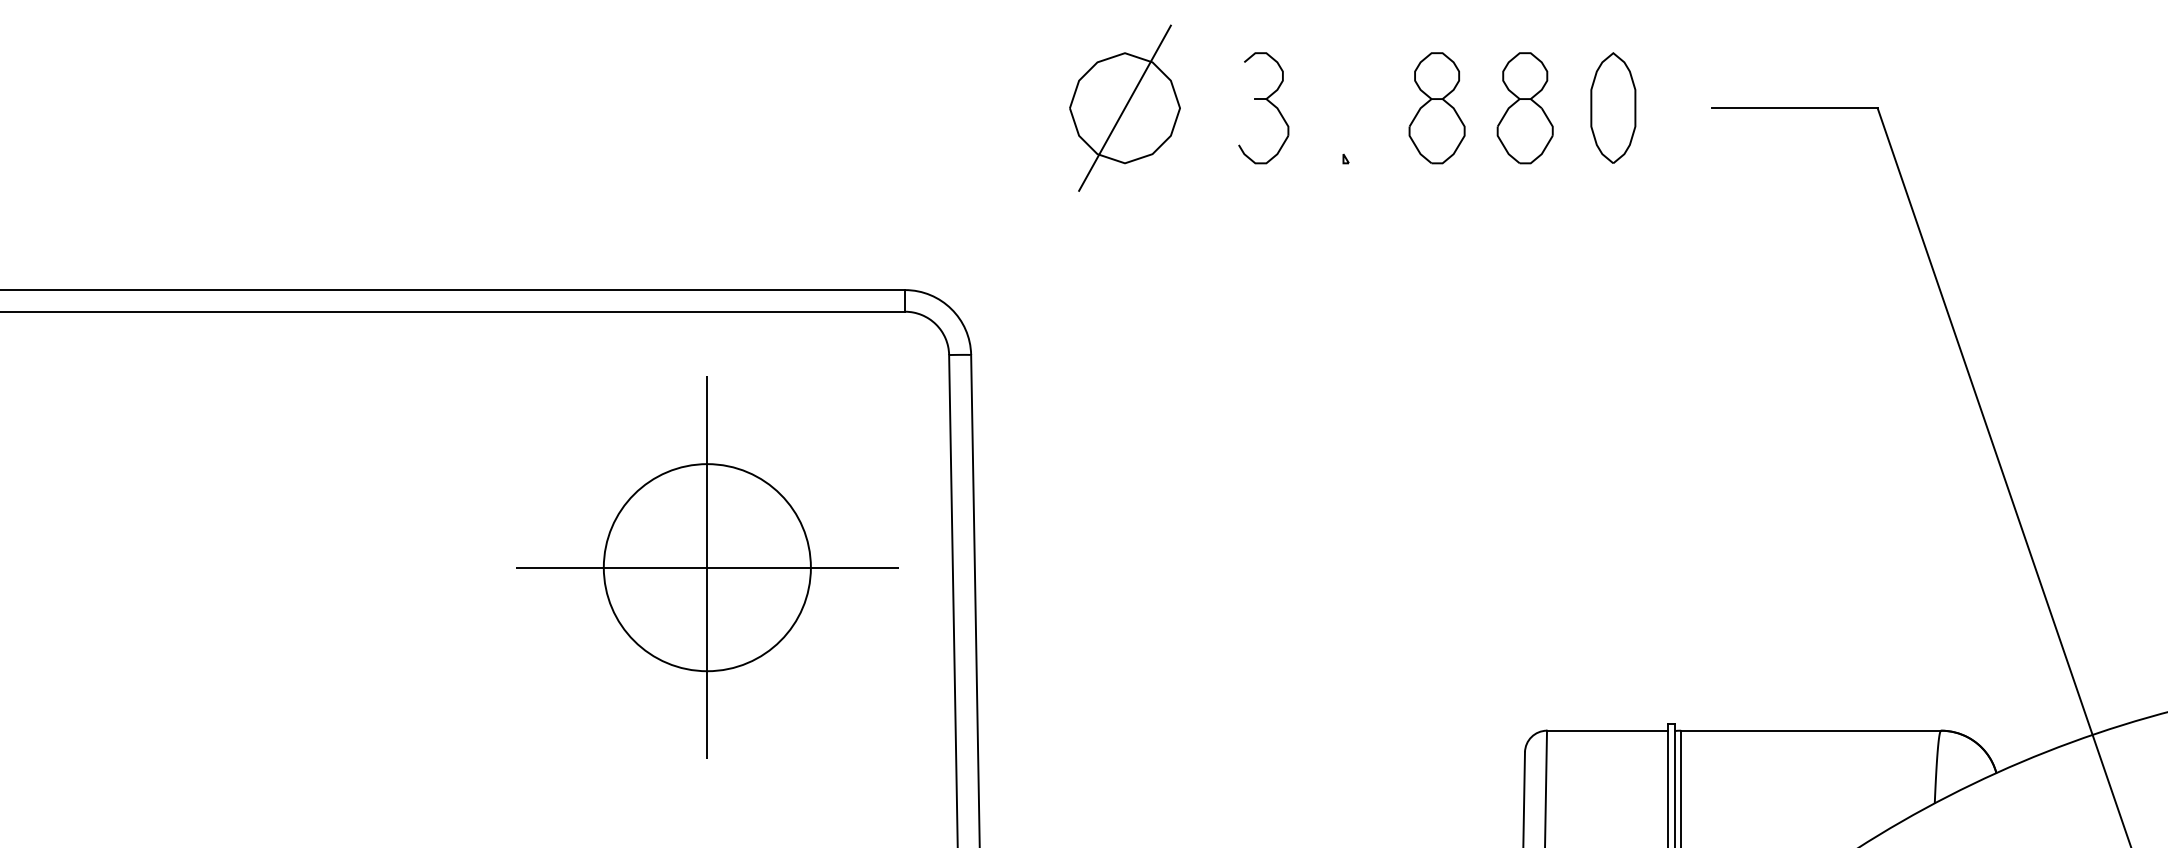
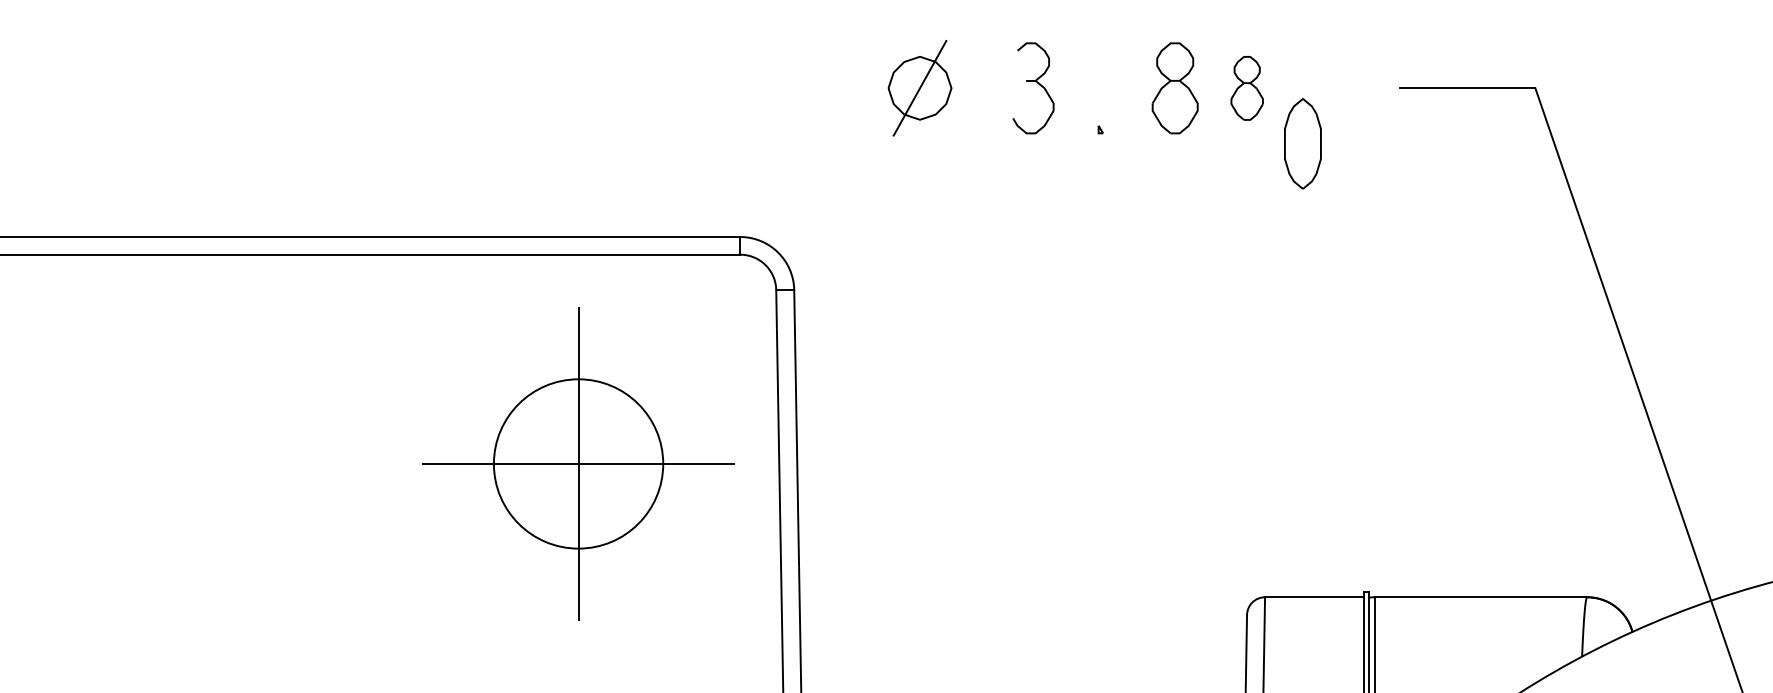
part: (1124, 107) -> (919, 87), size x0.7
part: (1613, 107) -> (1303, 143), moved
part: (1524, 108) -> (1246, 88), size x0.7

